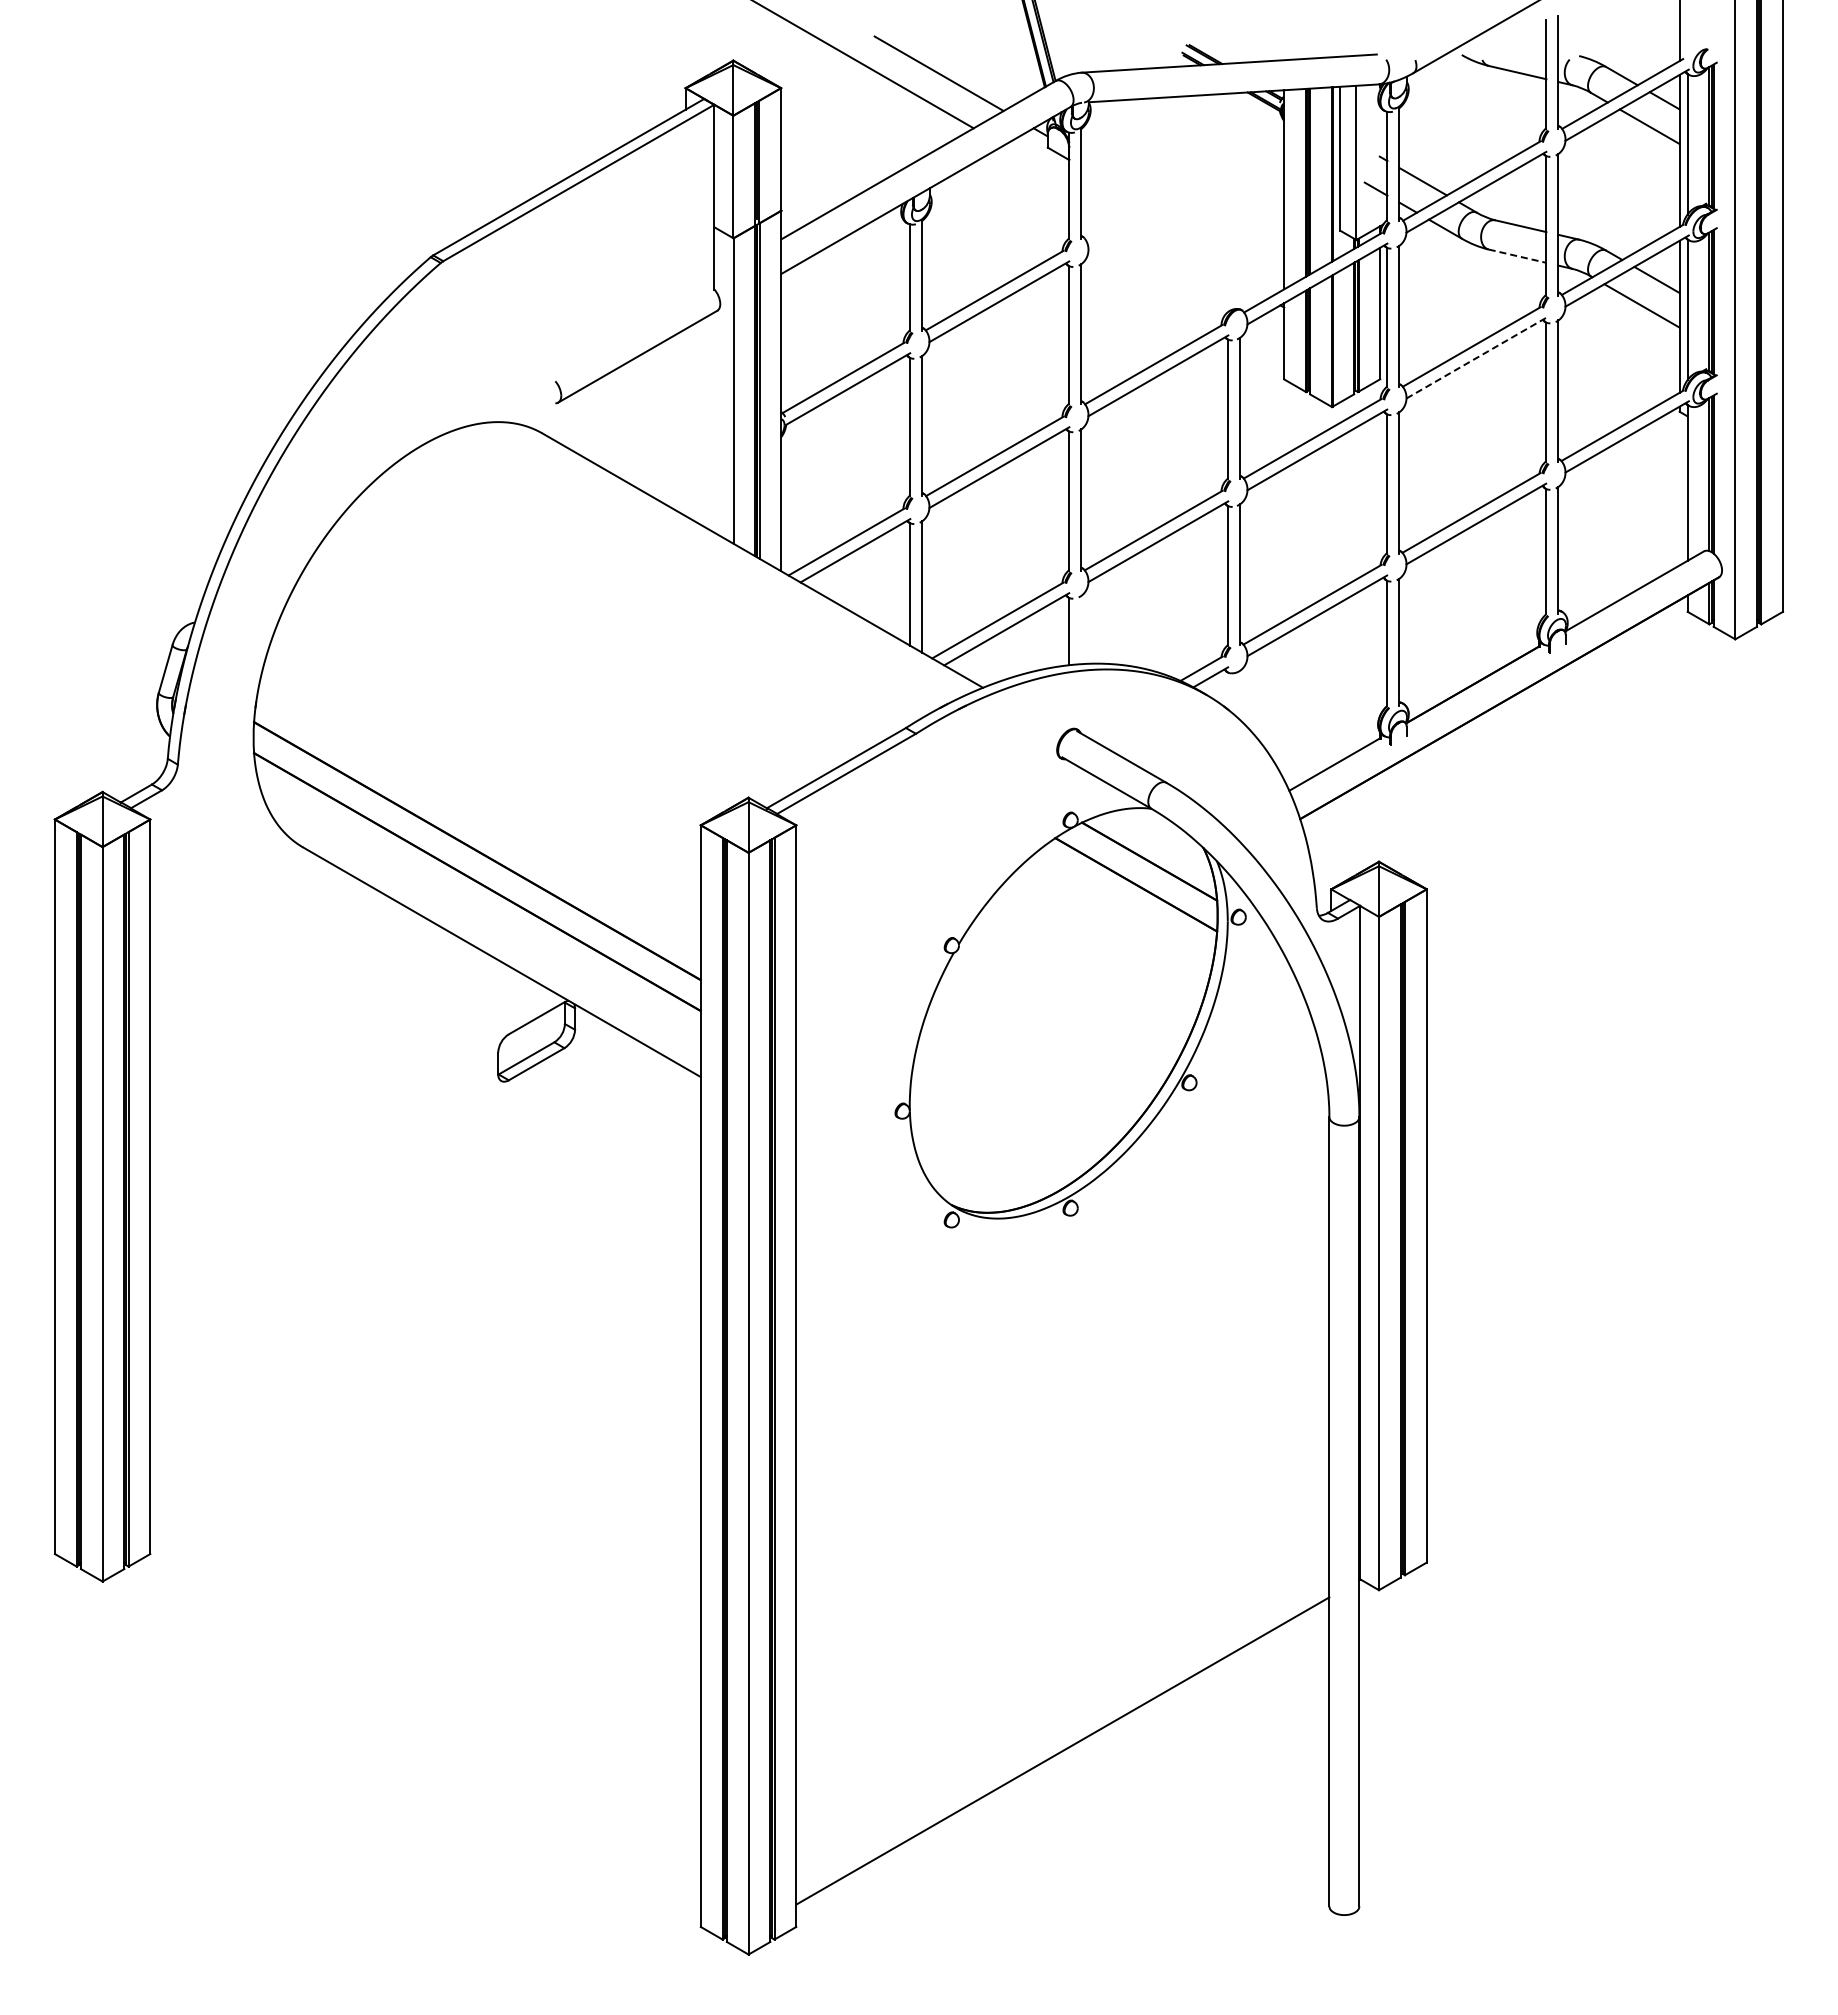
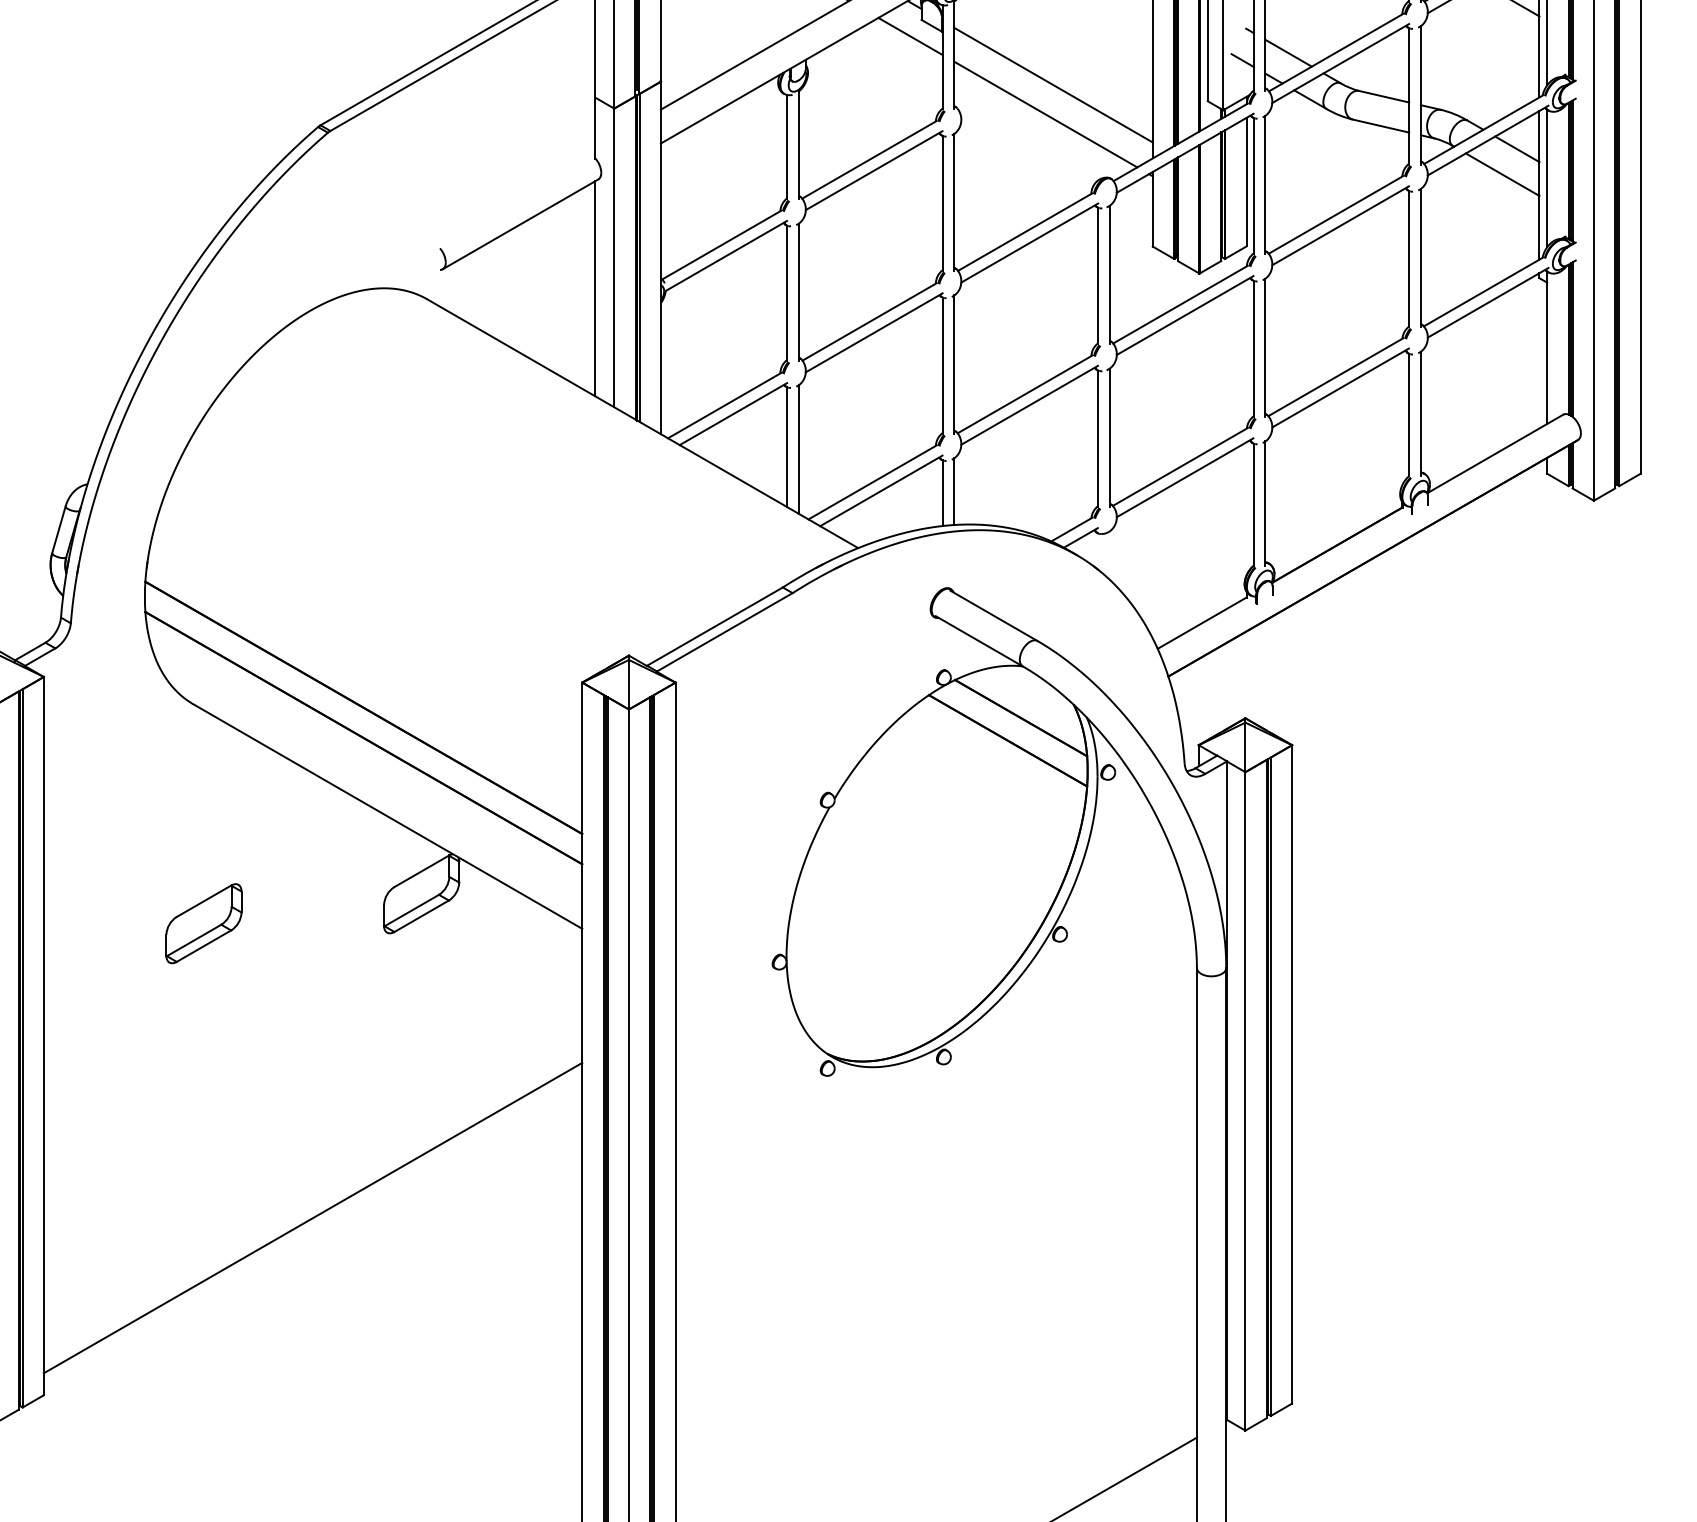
line: (1036, 164) -> (910, 36), added
line: (1182, 213) -> (1053, 84), added
line: (1174, 244) -> (1045, 114), added
line: (1517, 256) -> (1380, 126), dashed -> solid
line: (1476, 358) -> (1340, 226), dashed -> solid
line: (714, 422) -> (595, 288), added
line: (1081, 629) -> (954, 491), added
part: (313, 1071) -> (203, 923), added
line: (425, 1372) -> (313, 1217), added

